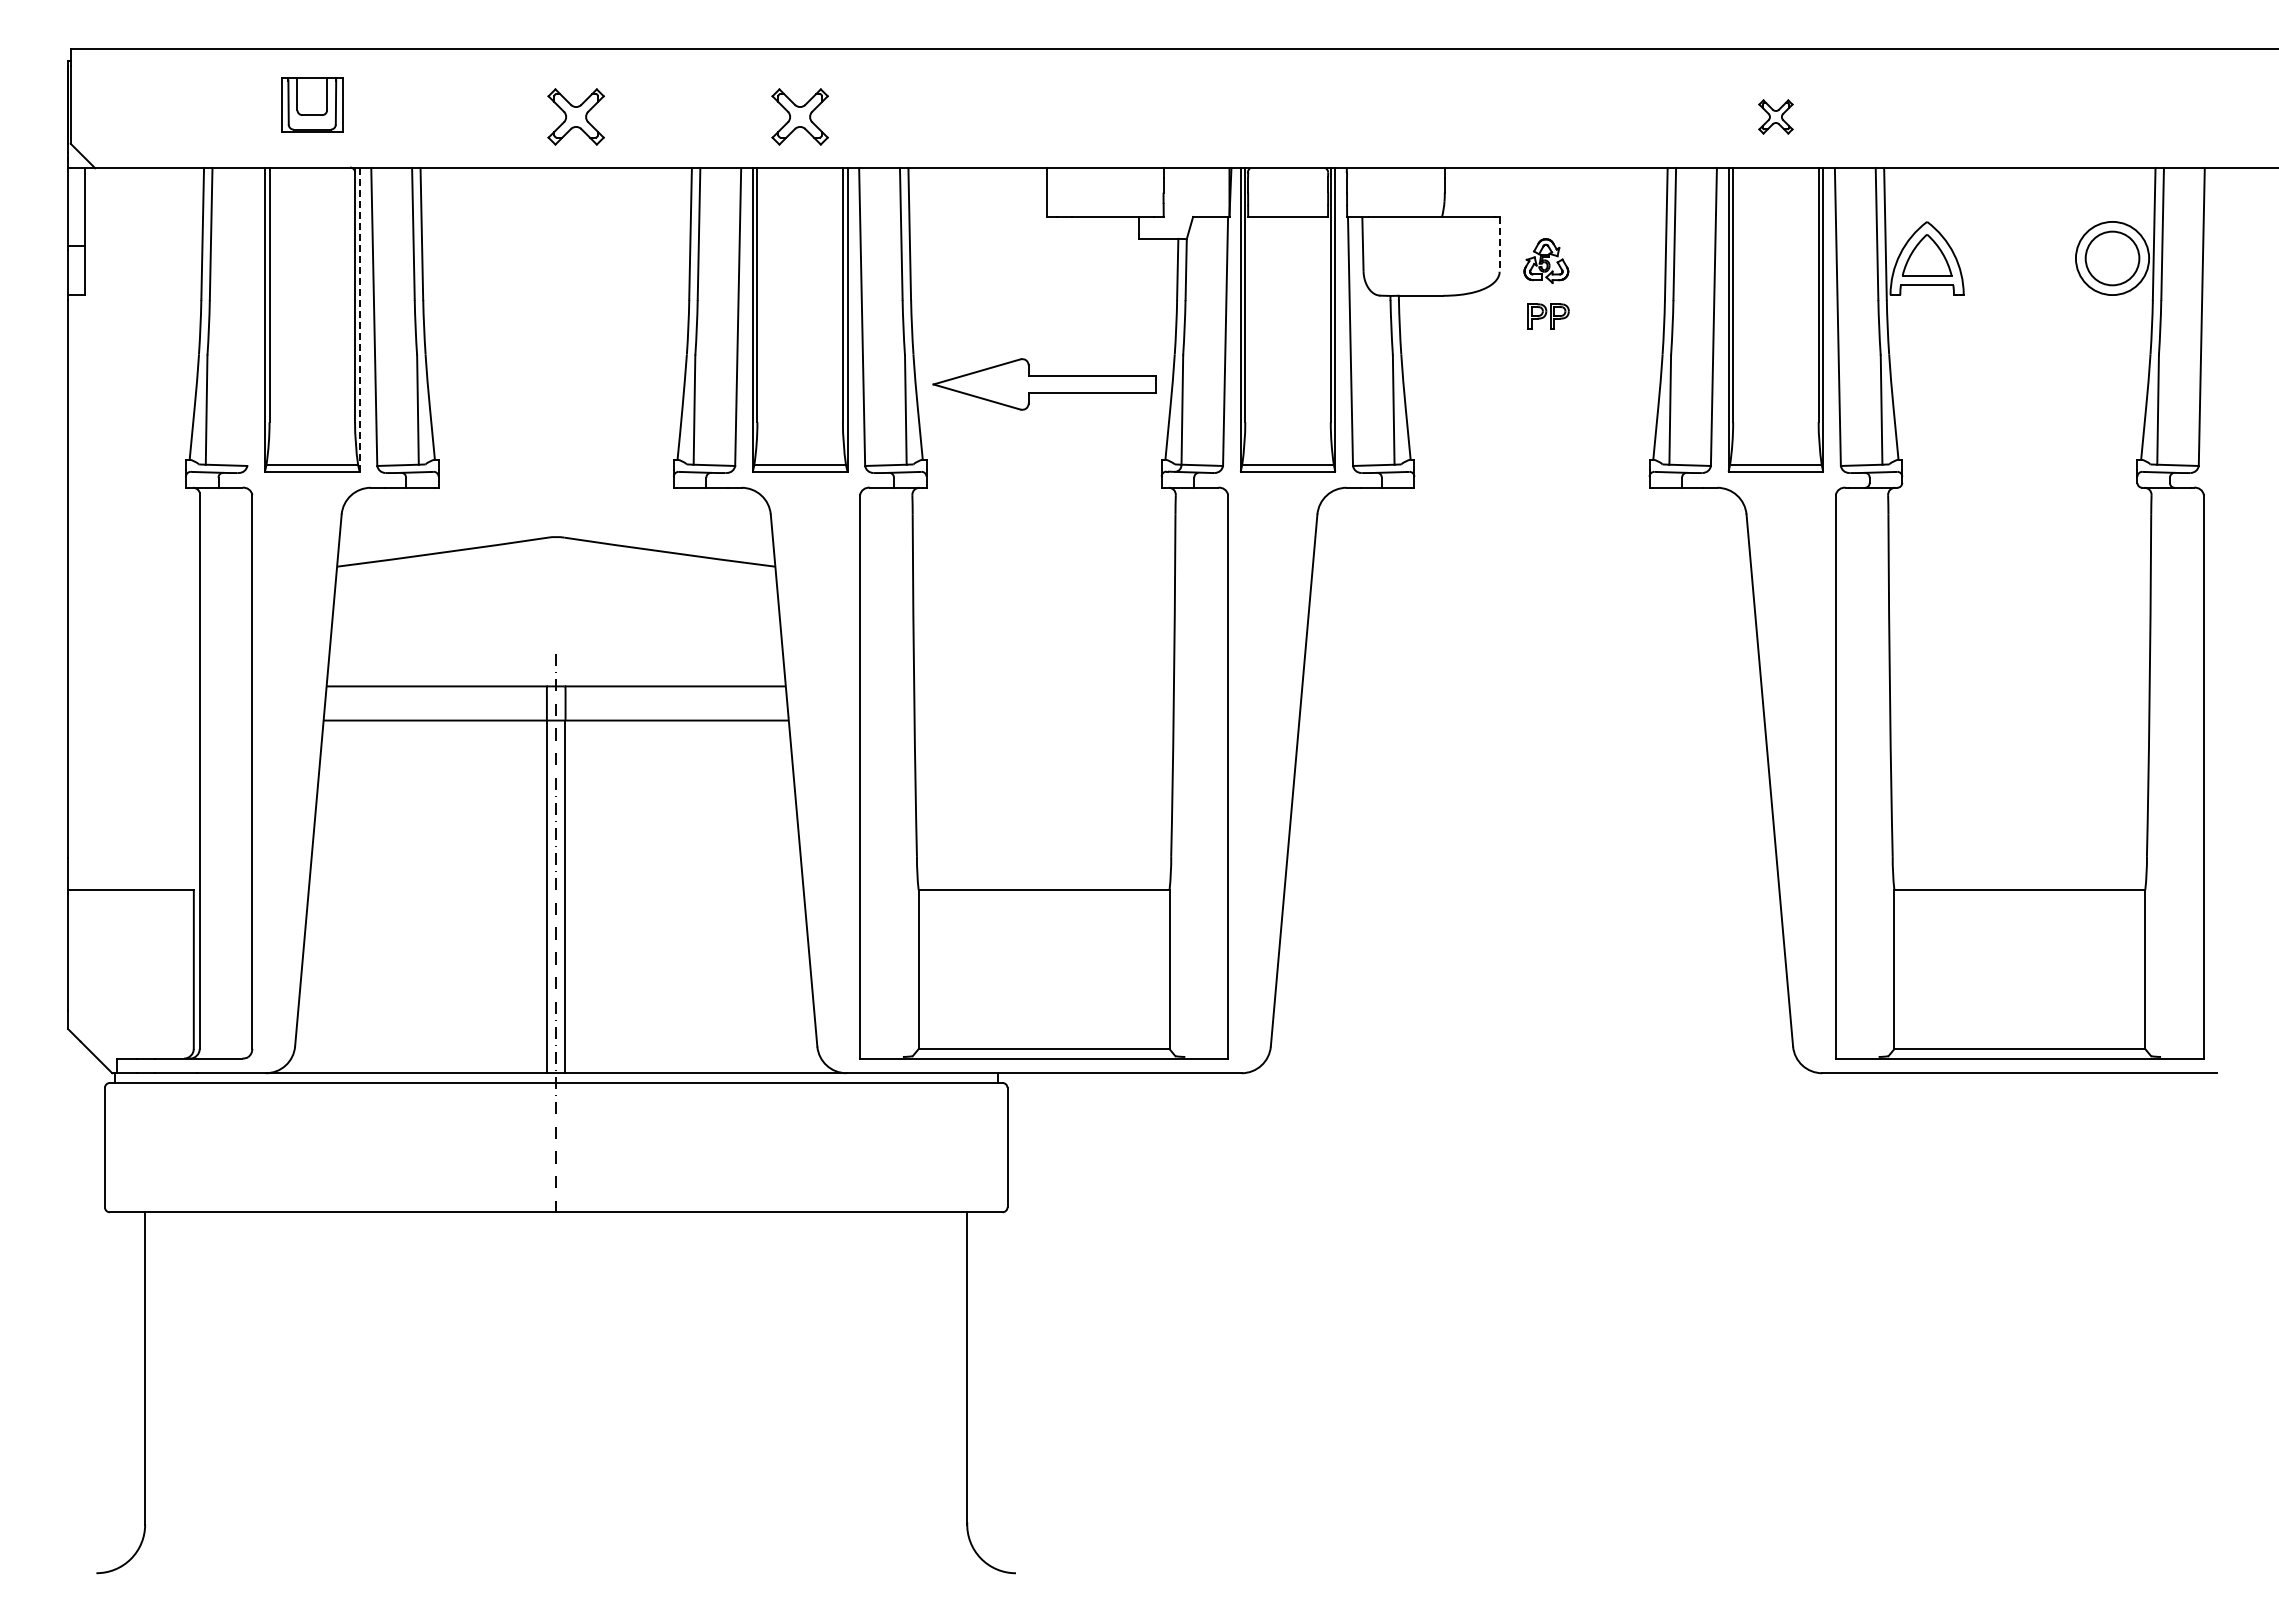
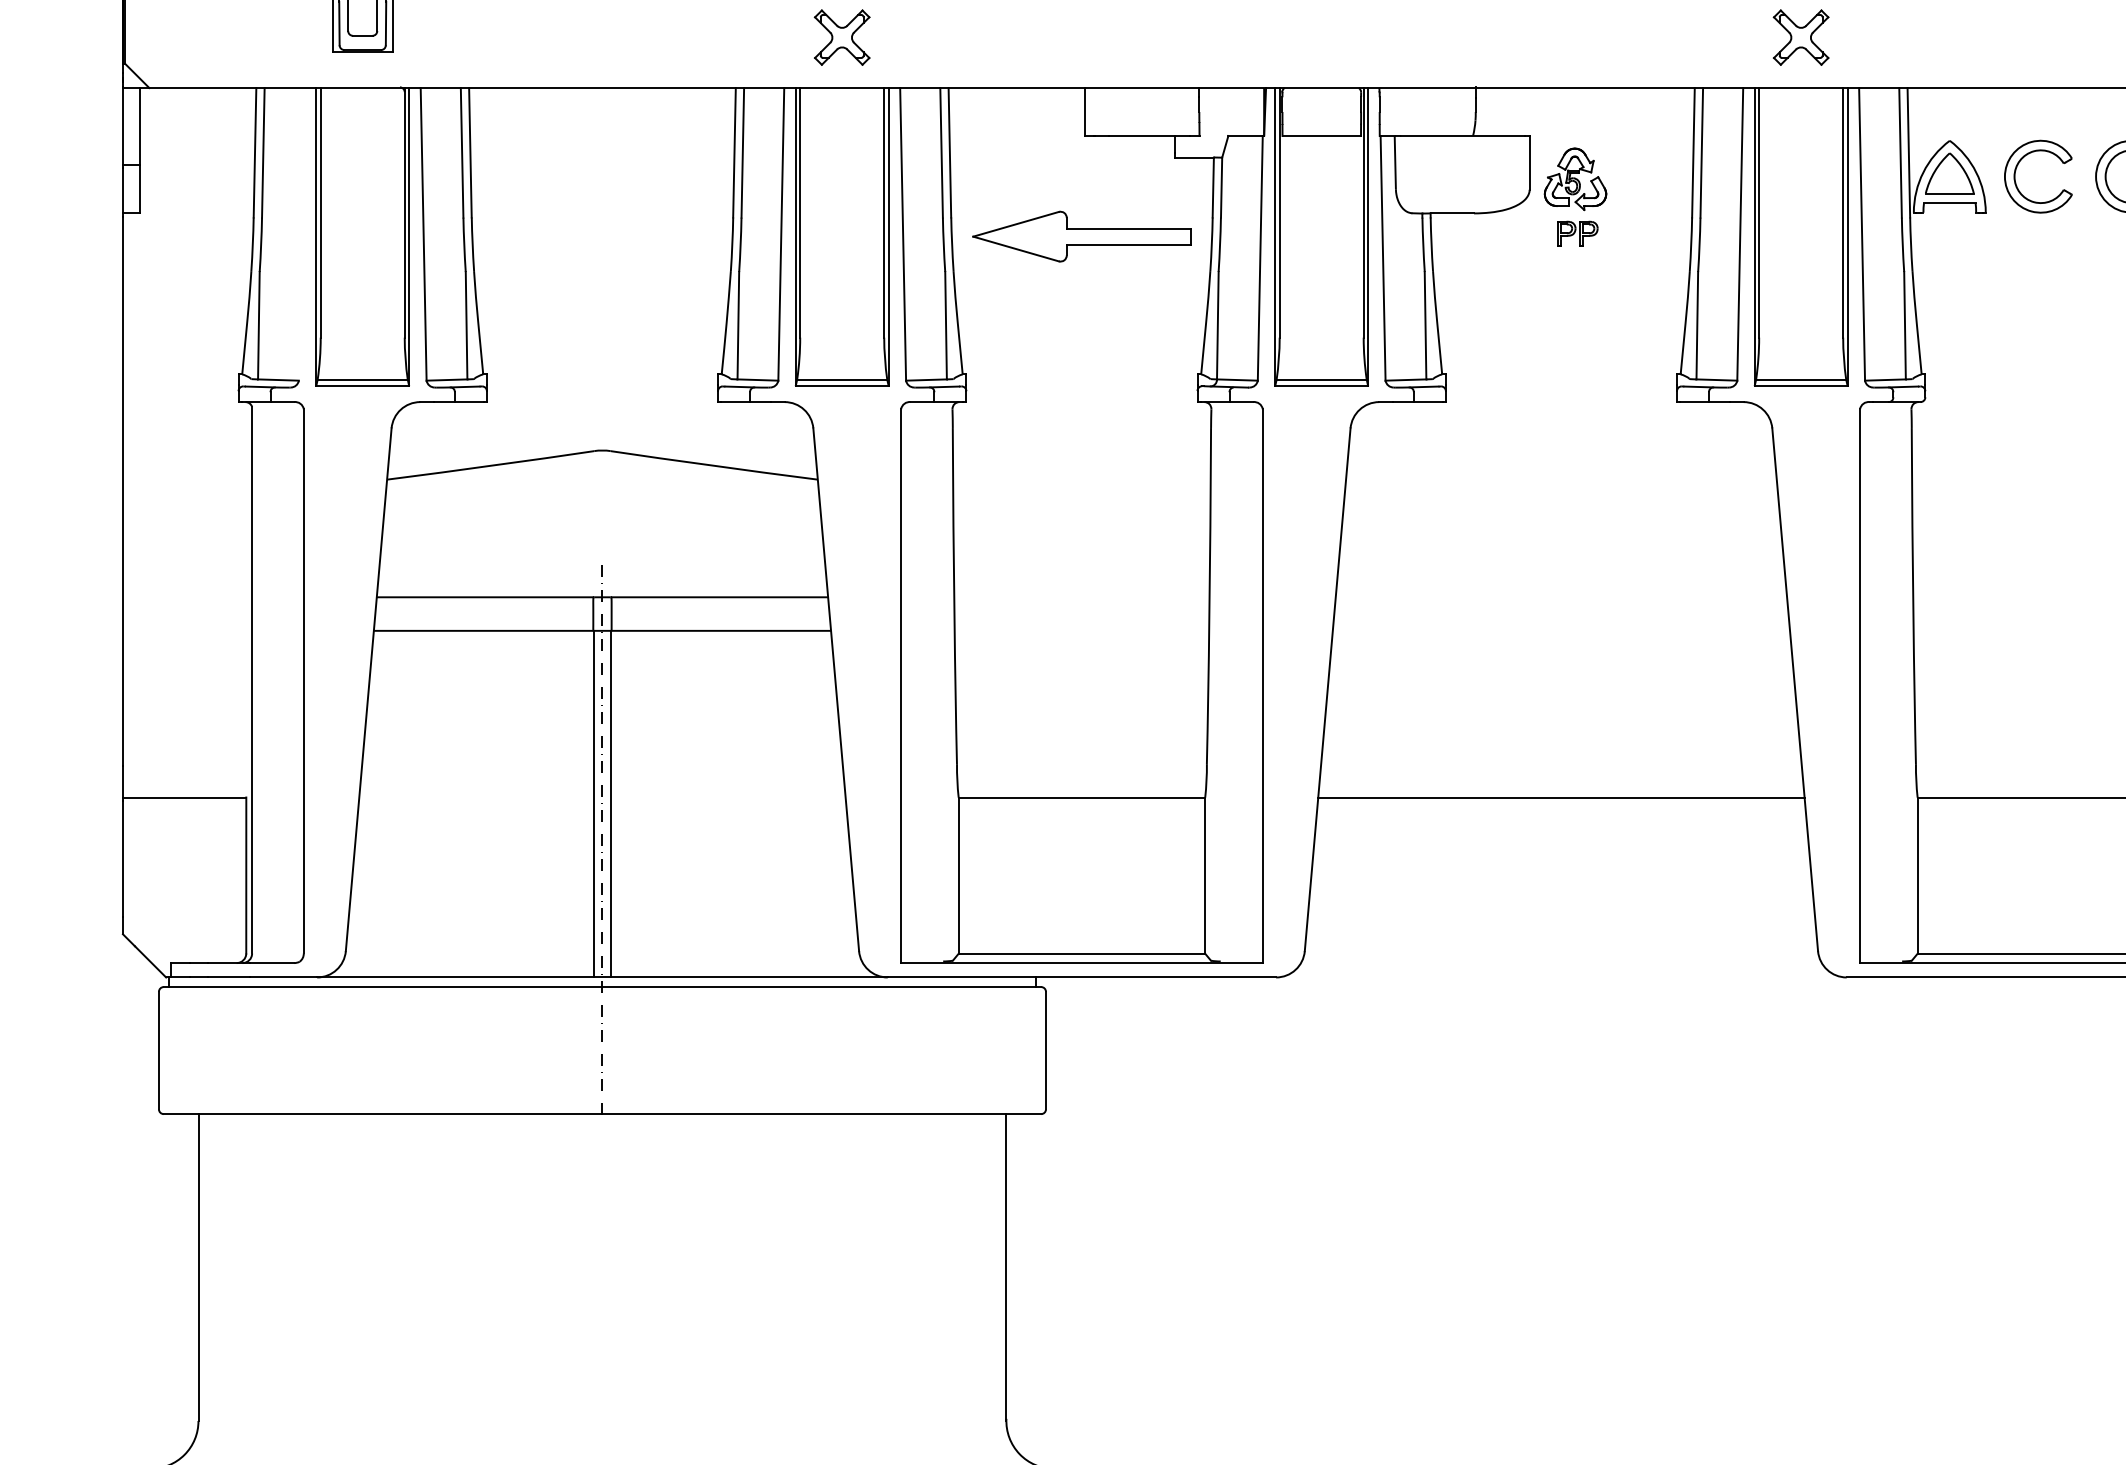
part: (575, 116) -> (621, 37), removed
part: (1775, 116) -> (1800, 37), size x1.67
line: (1499, 244) -> (1529, 162), dashed -> solid
part: (1994, 255) -> (2016, 173), added
part: (1546, 260) -> (1575, 178), size x1.43
line: (359, 319) -> (409, 236), dashed -> solid
part: (1044, 384) -> (1082, 236), moved
line: (1531, 890) -> (1560, 797), added

